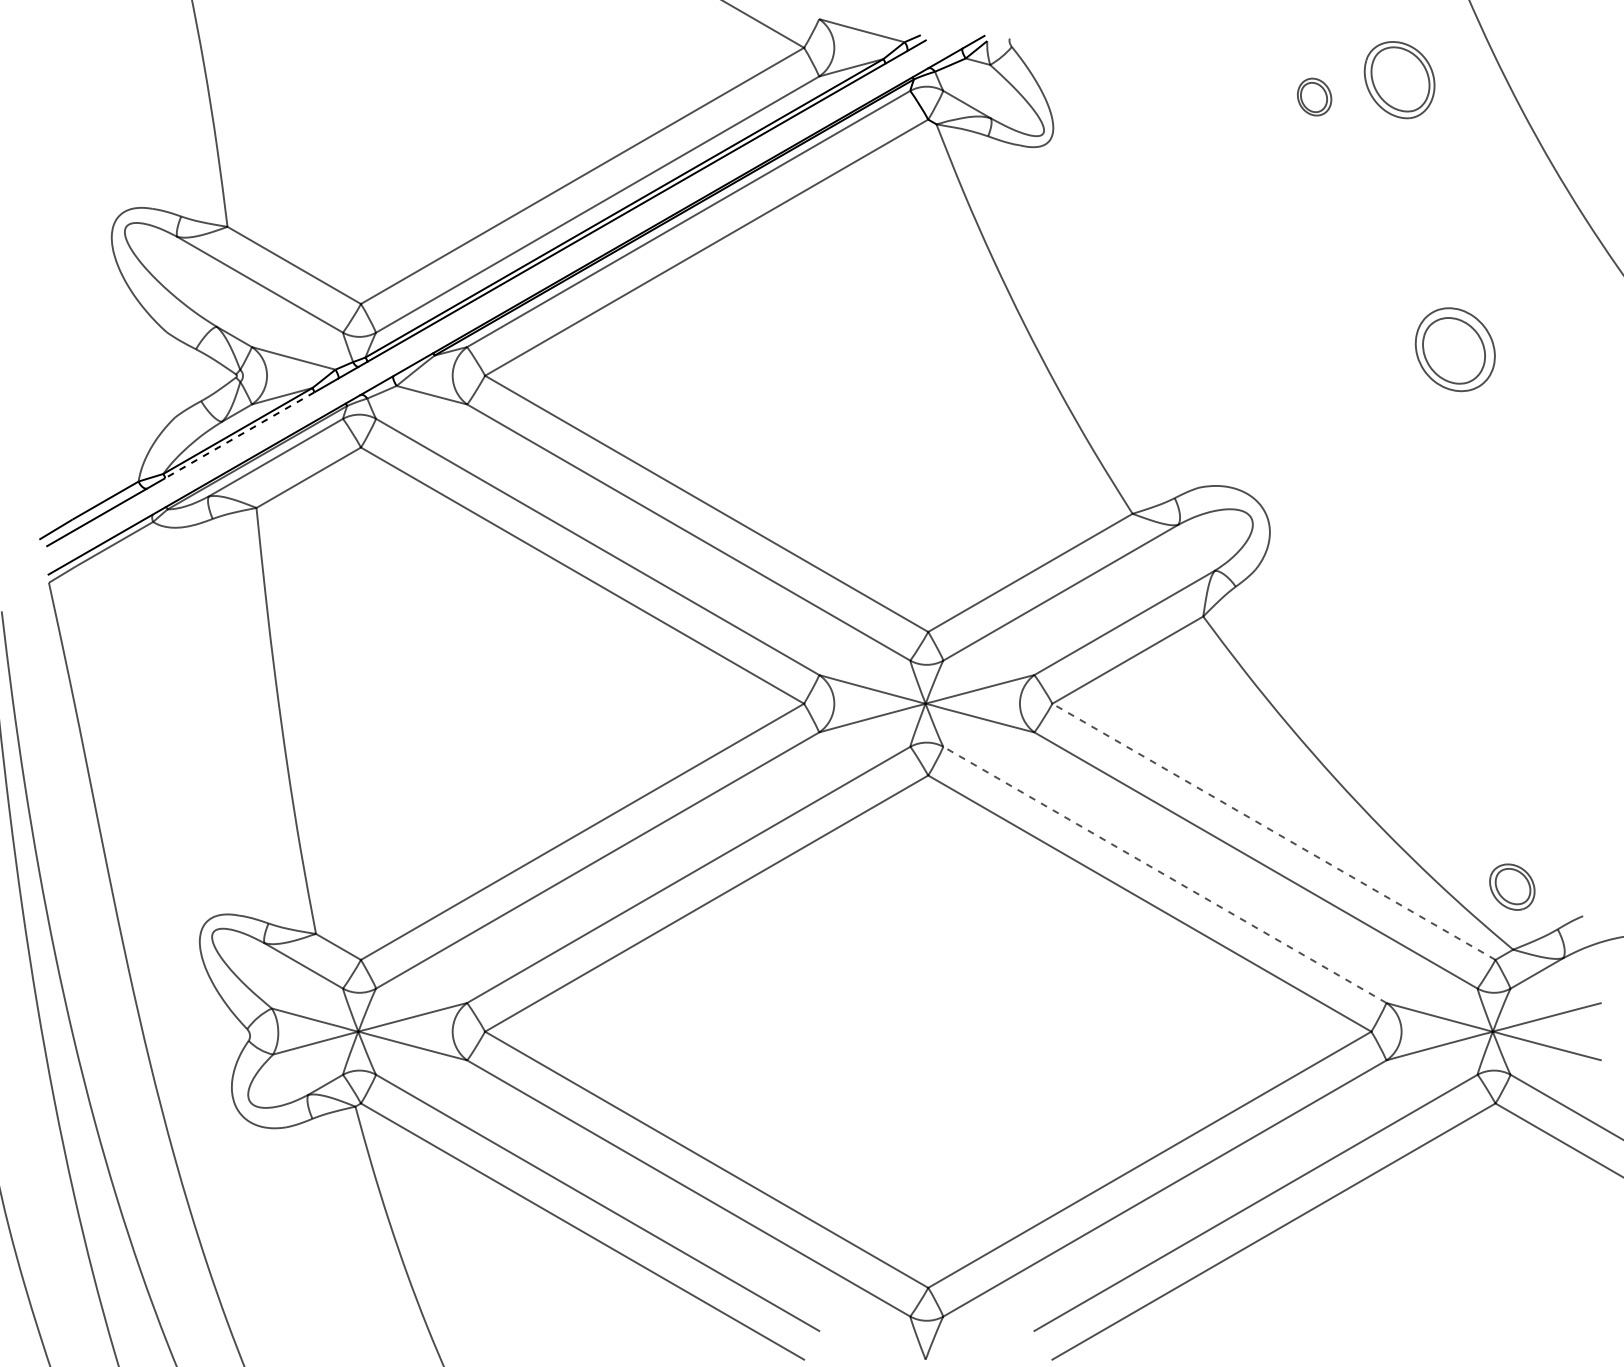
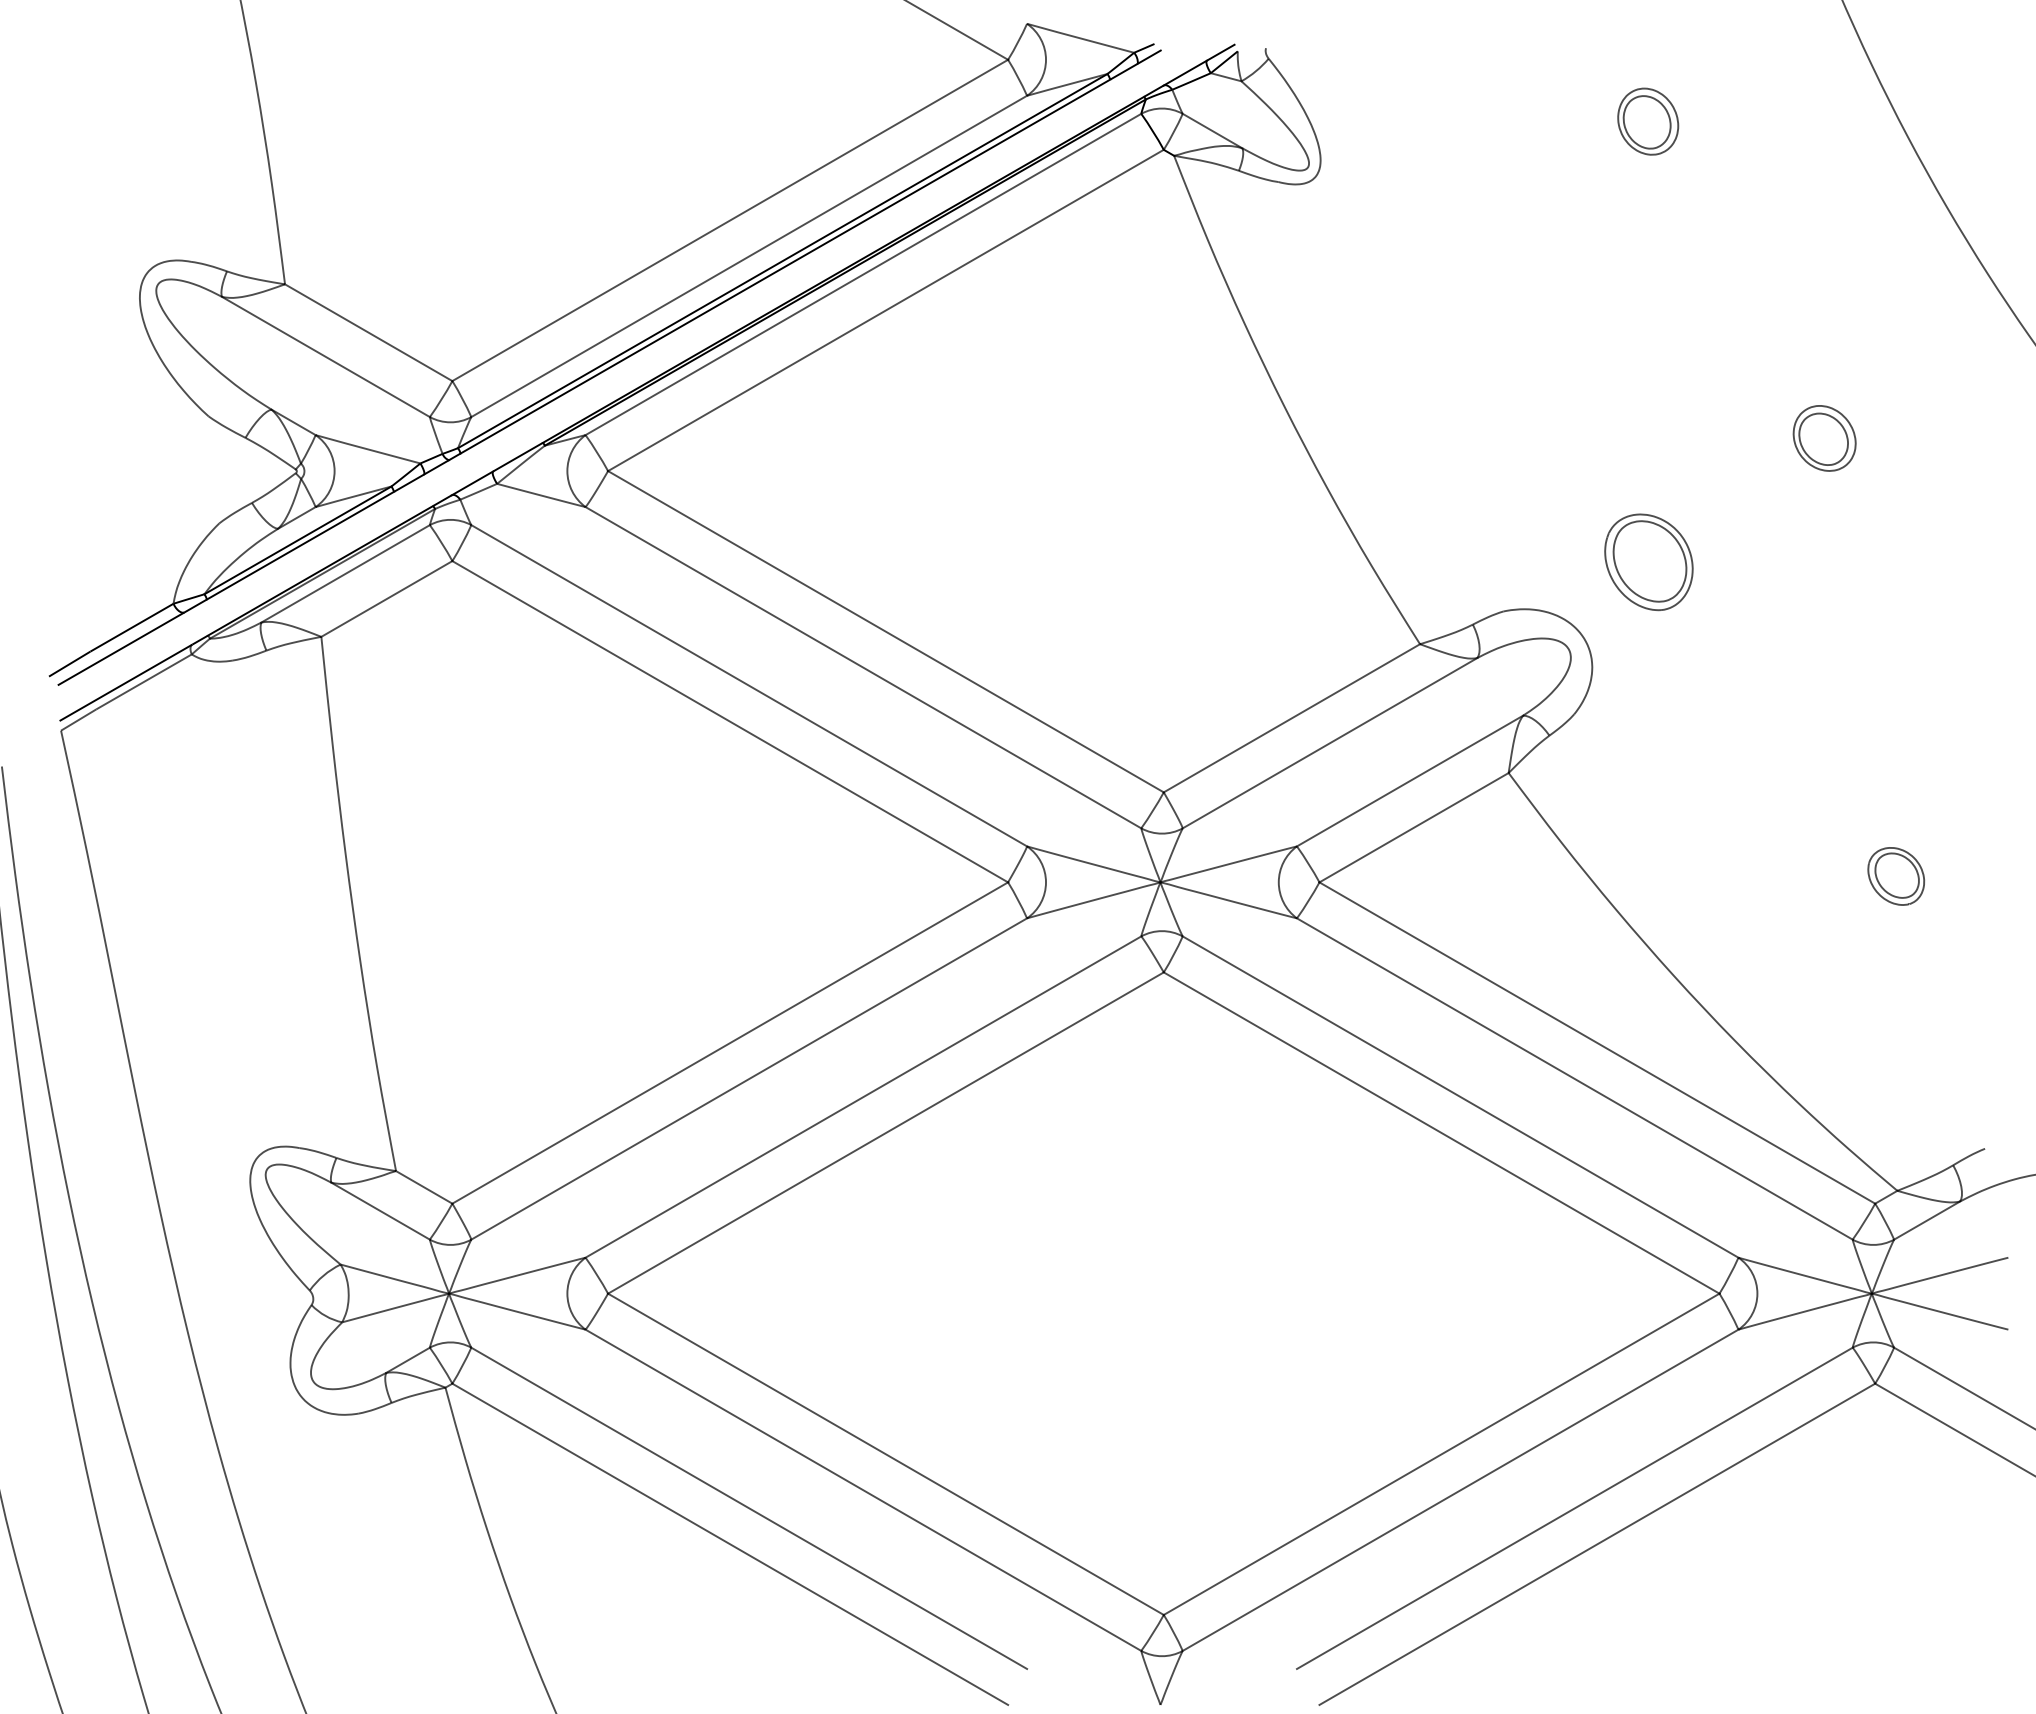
part: (1399, 80) -> (1648, 562), moved
part: (1314, 97) -> (1648, 121), size x1.43
part: (1455, 349) -> (1824, 438), size x0.62
line: (239, 435) -> (300, 545), dashed -> solid
line: (1274, 832) -> (1597, 1043), dashed -> solid
line: (1164, 875) -> (1460, 1097), dashed -> solid
part: (1511, 887) -> (1895, 876), moved

